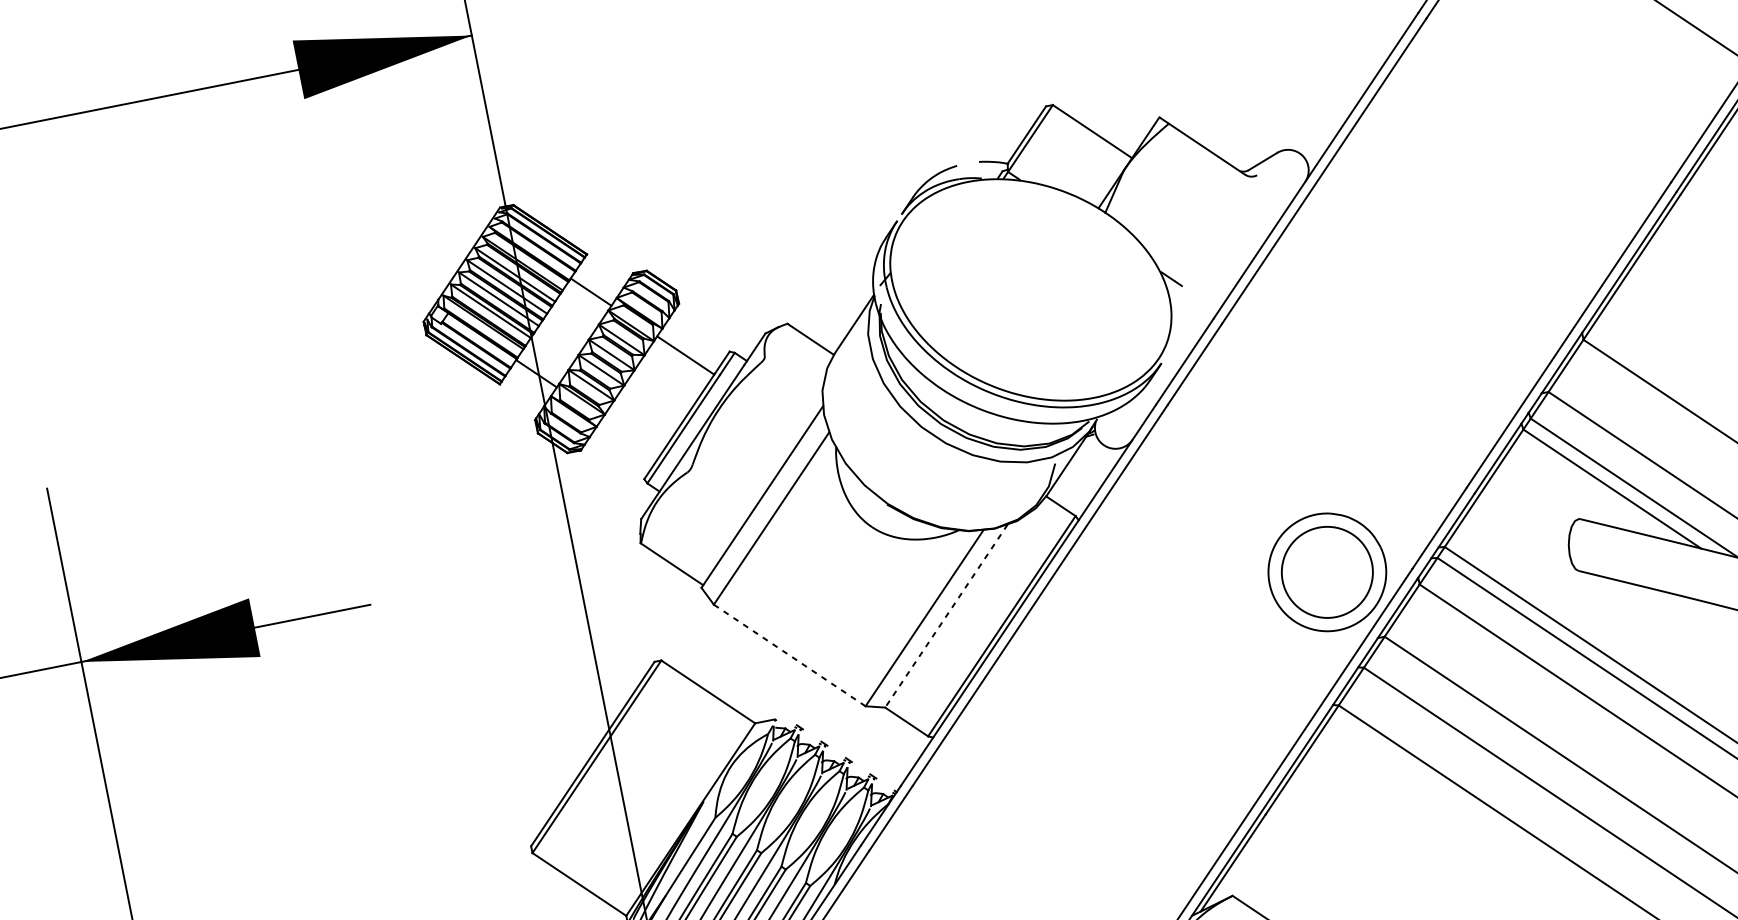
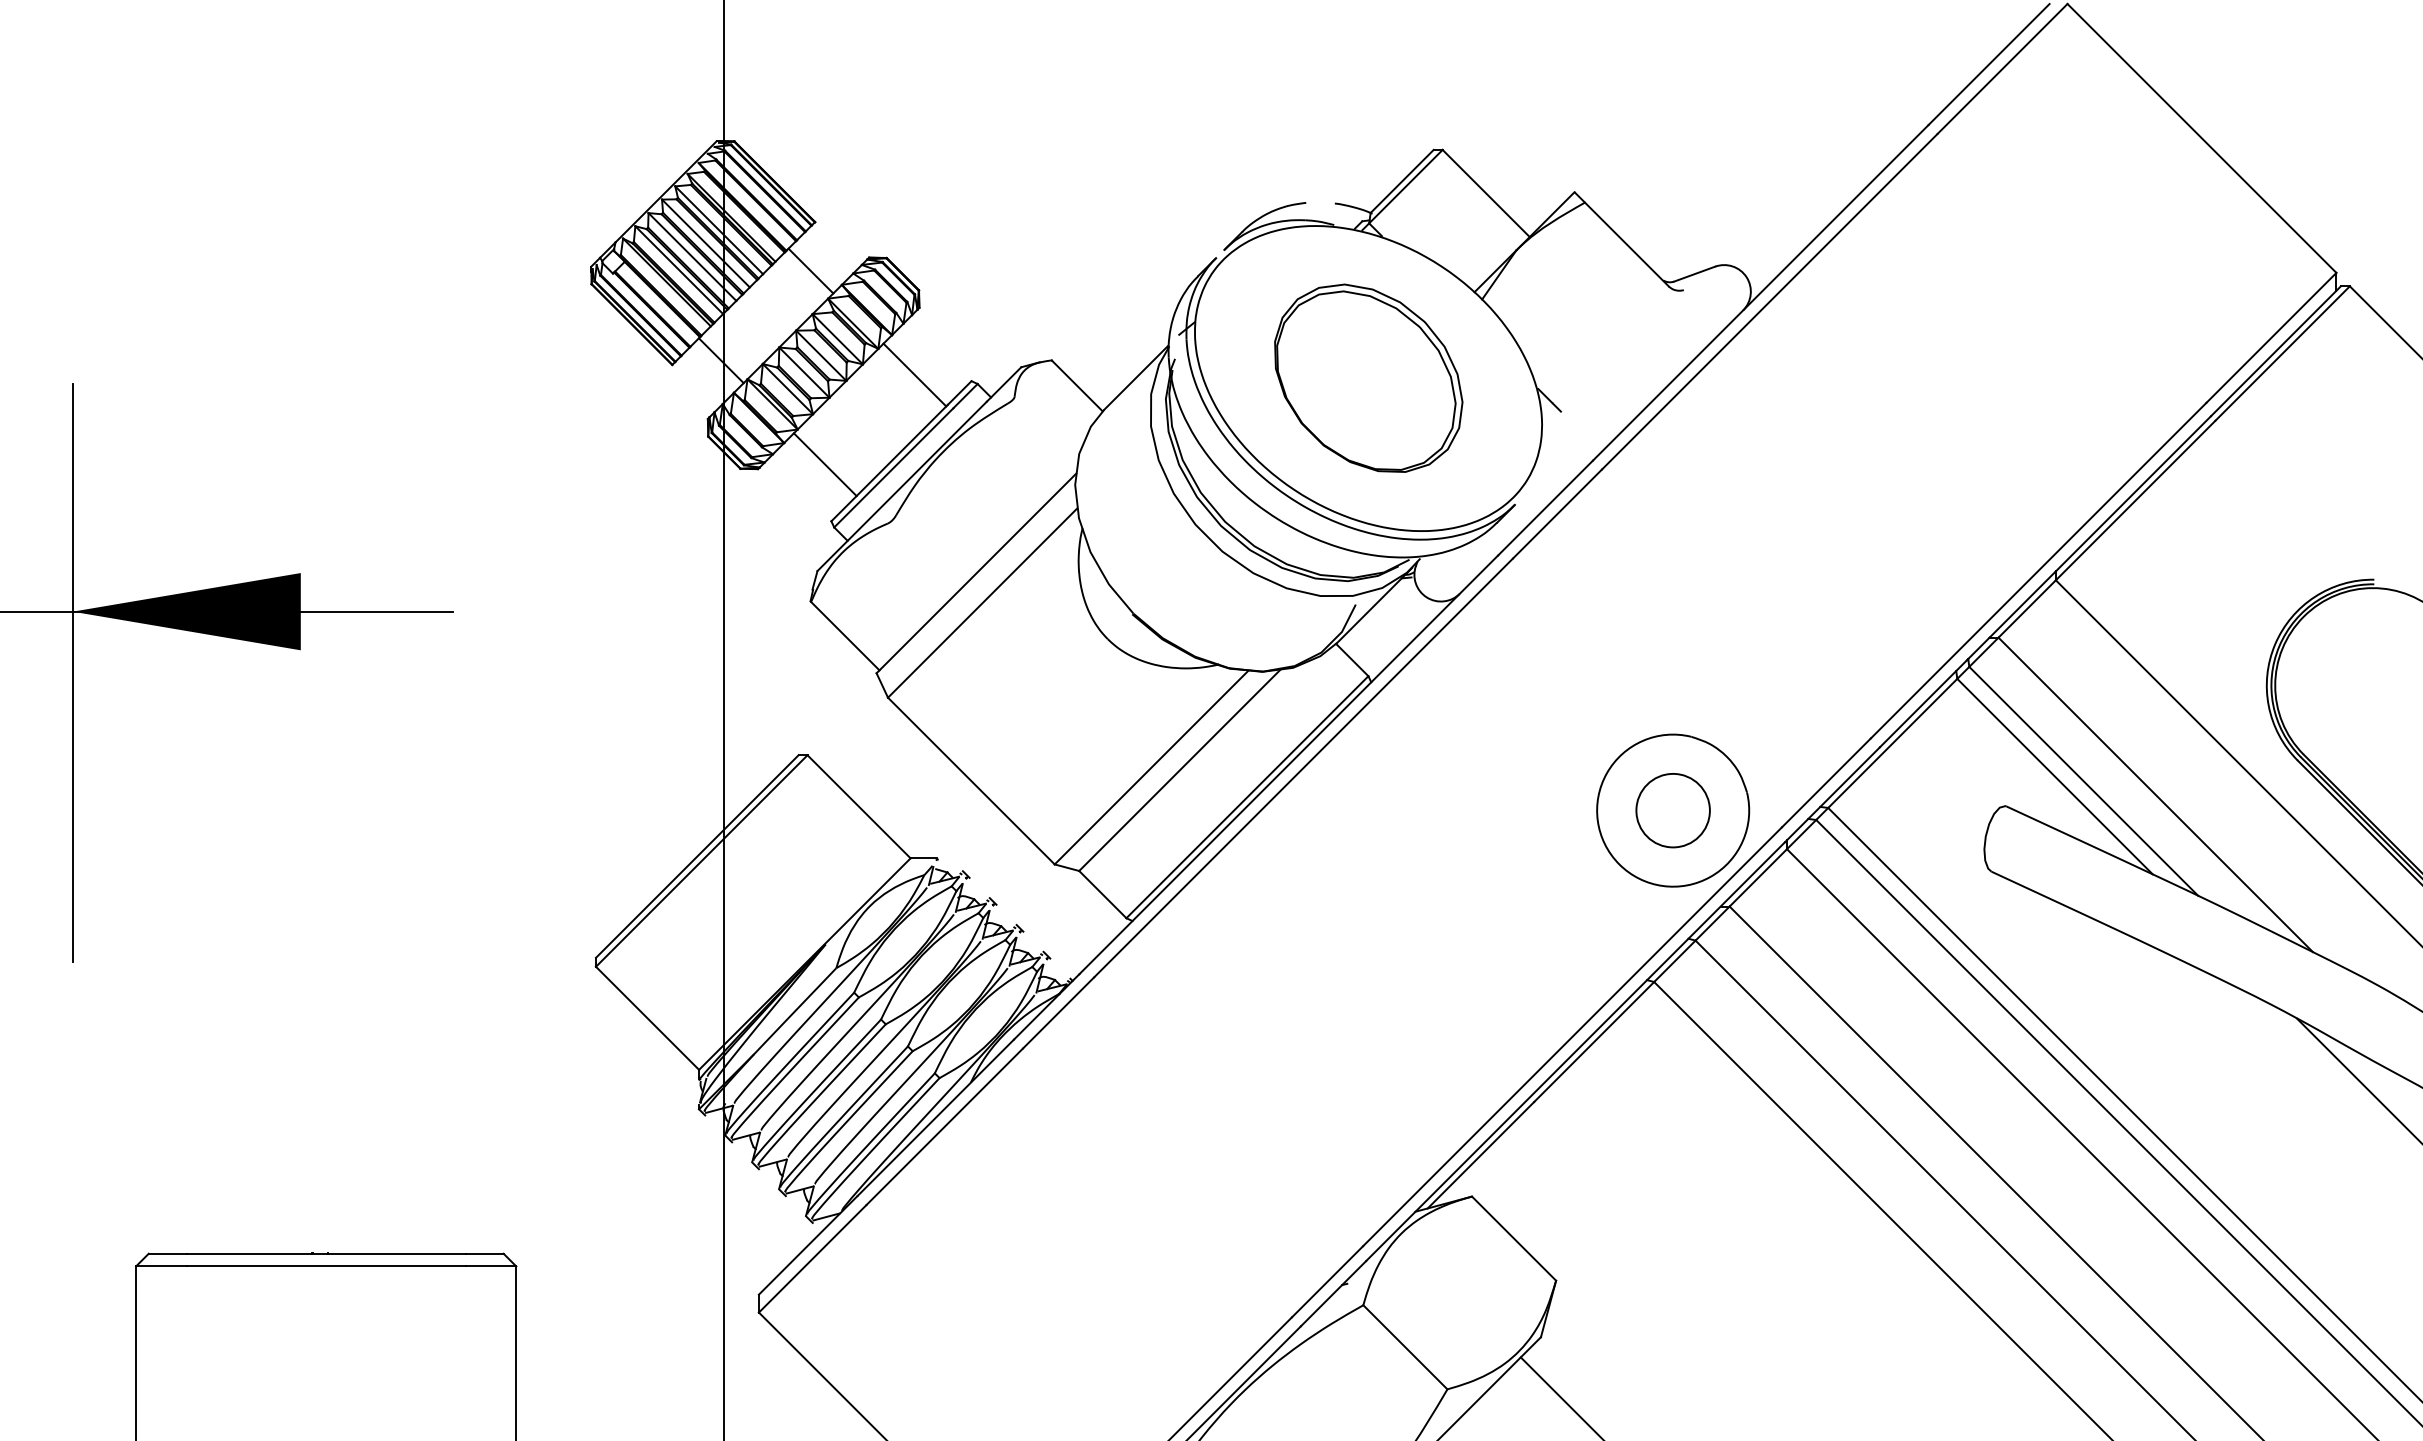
part: (1030, 289) -> (1368, 377), added
line: (630, 437) -> (824, 464), added
circle: (1326, 572) -> (1672, 810), size x0.62
line: (946, 616) -> (1179, 770), dashed -> solid
line: (789, 655) -> (971, 781), dashed -> solid

